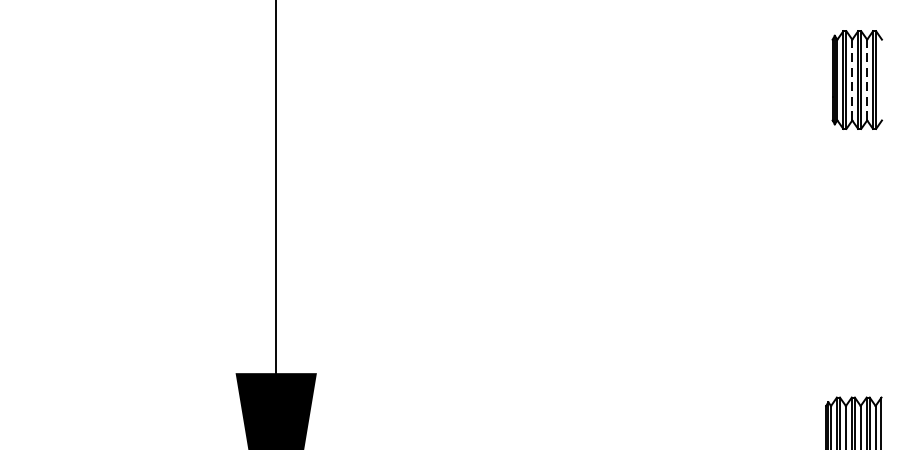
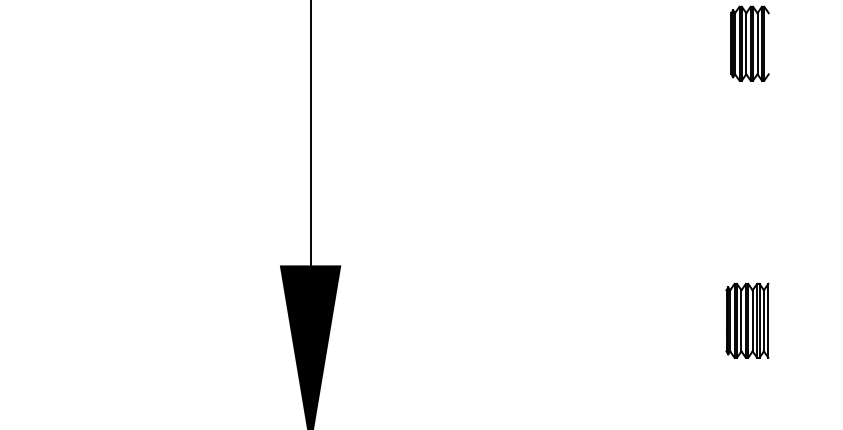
line: (852, 79) -> (746, 43), dashed -> solid
line: (867, 79) -> (757, 43), dashed -> solid

